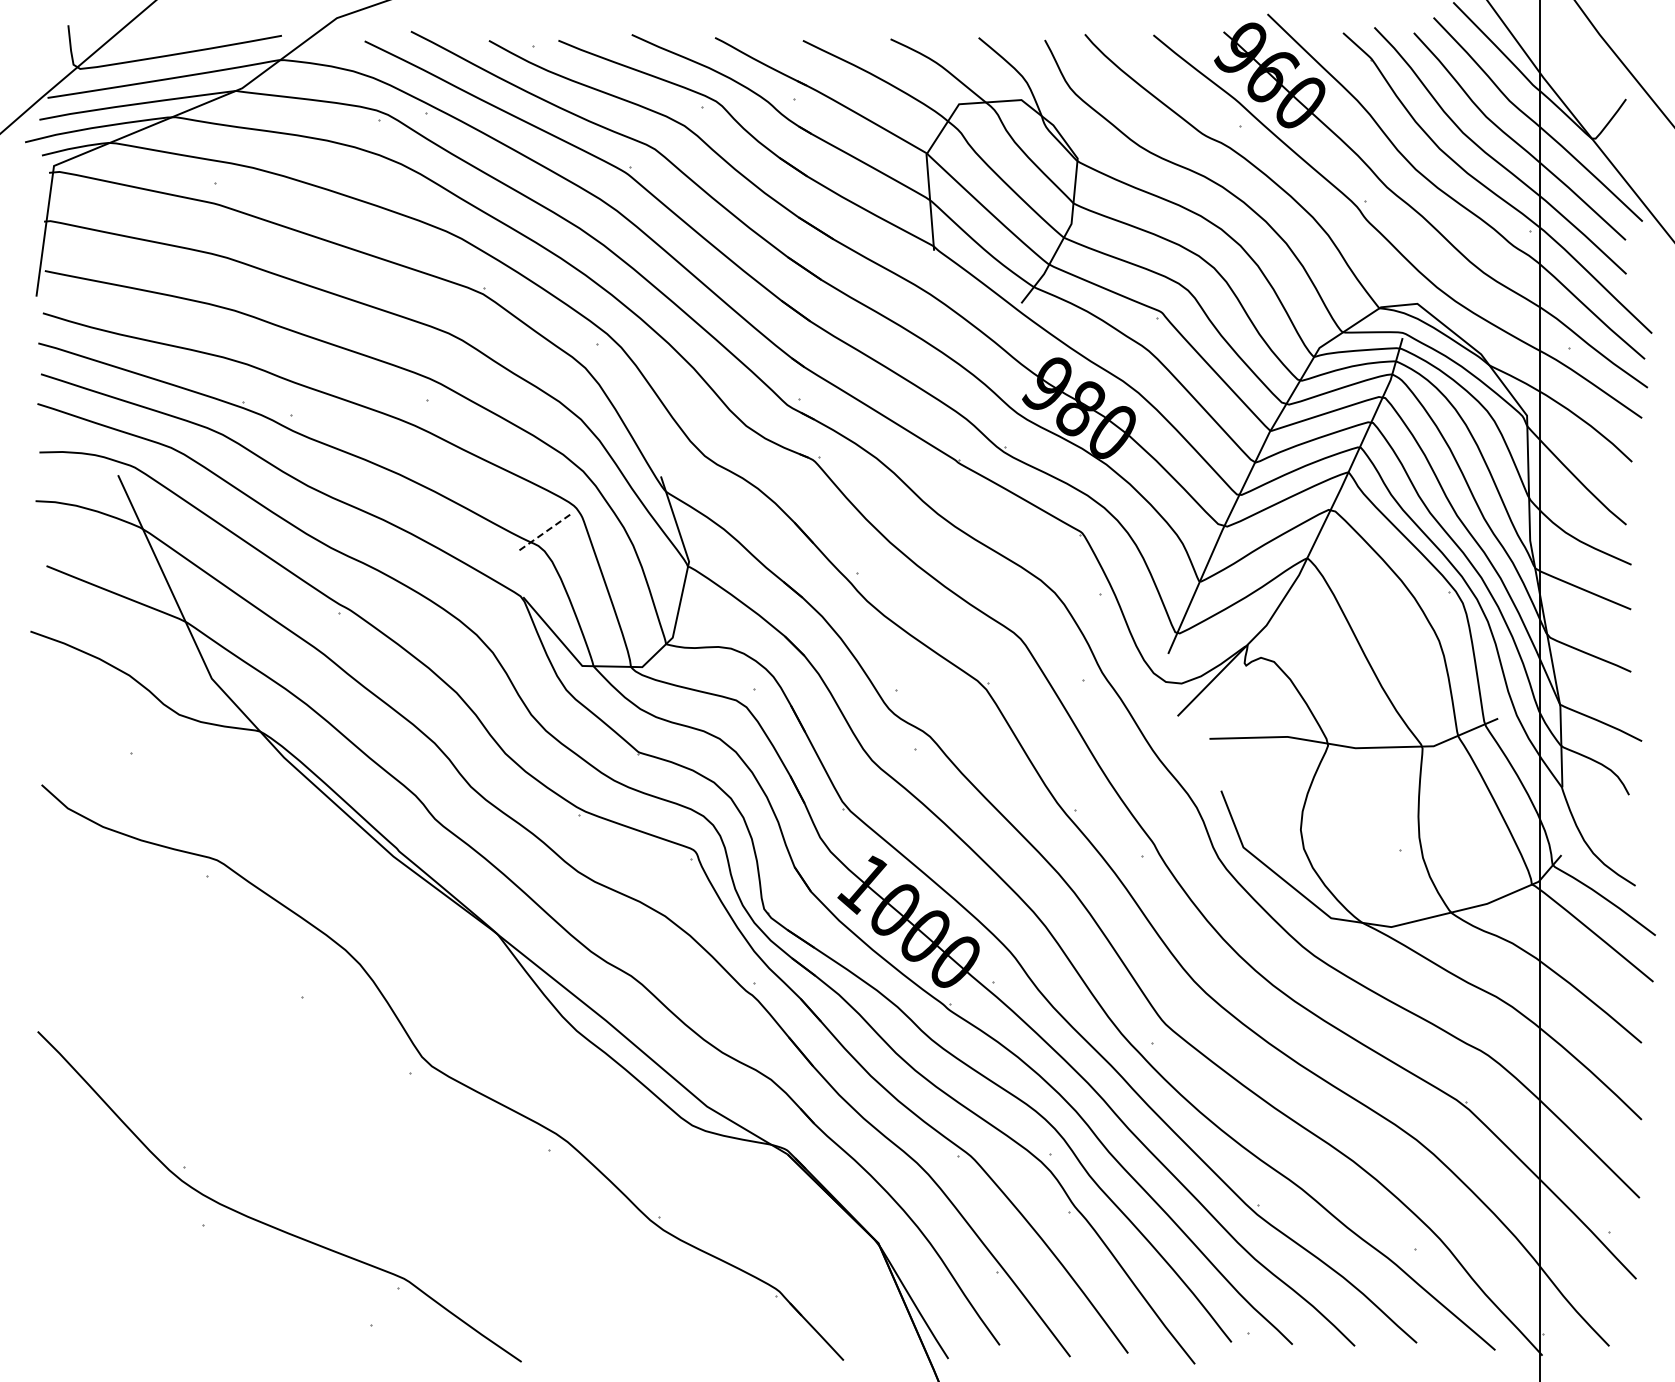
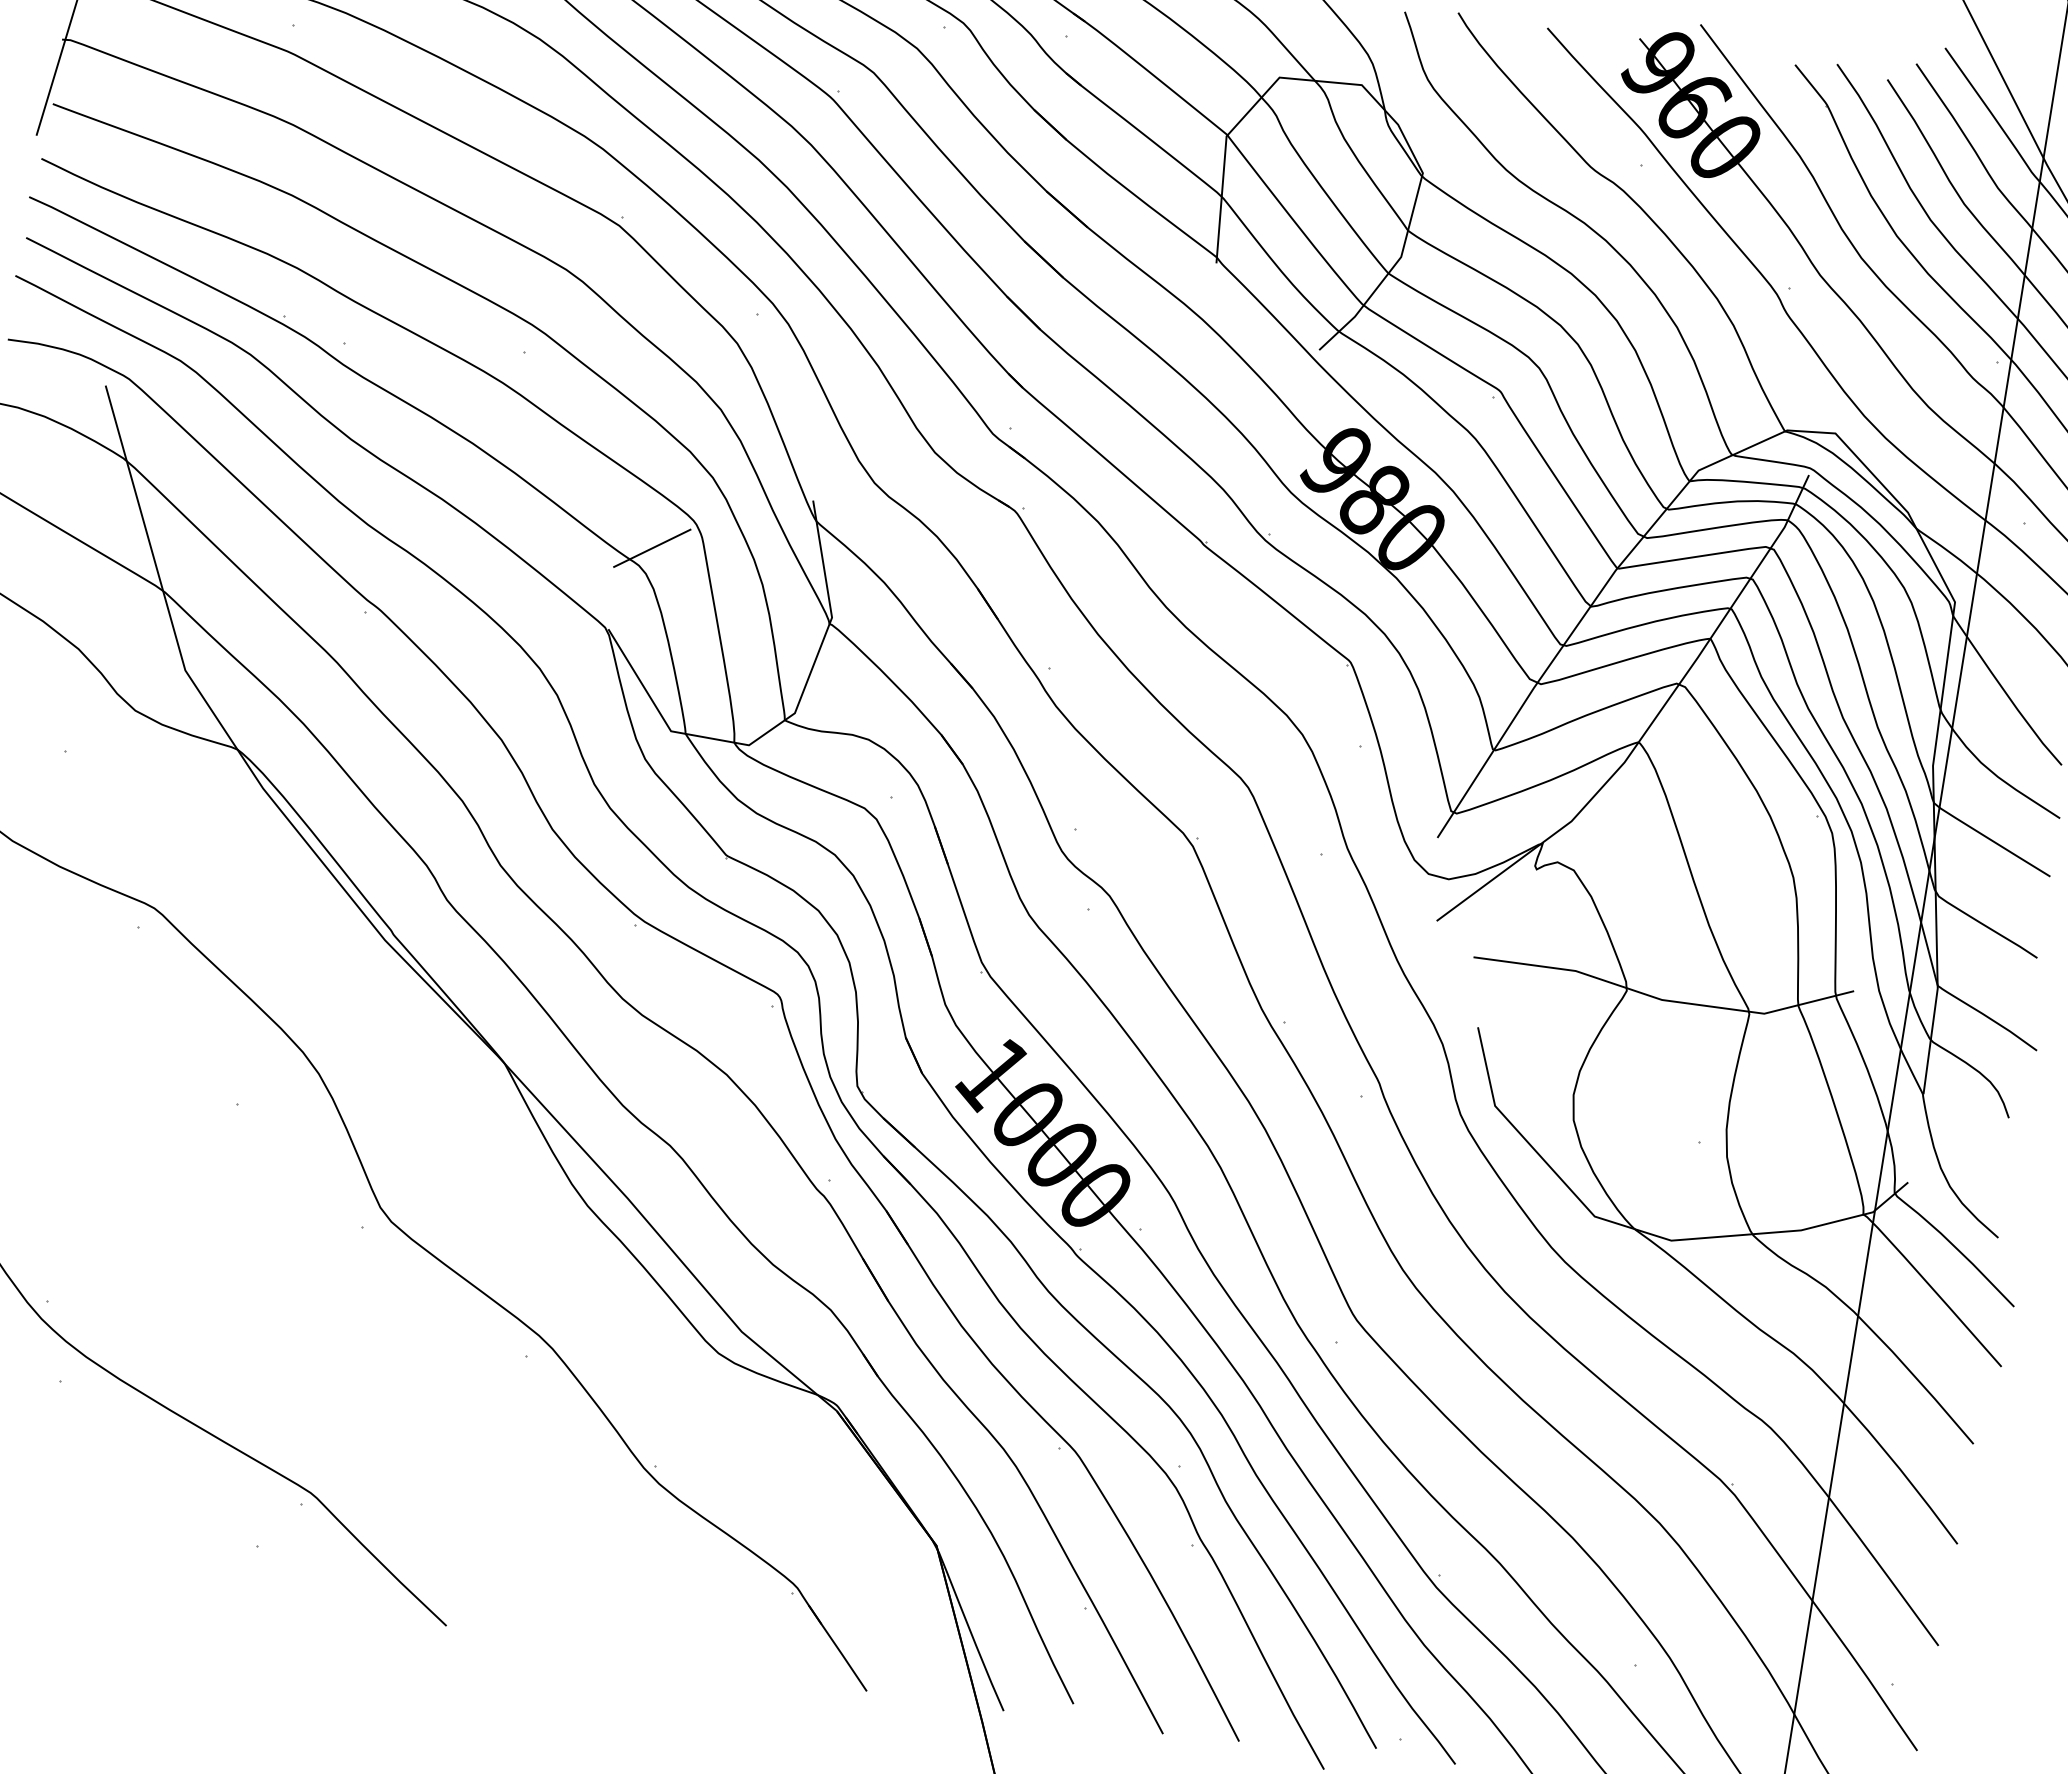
line: (546, 531) -> (652, 548), dashed -> solid

